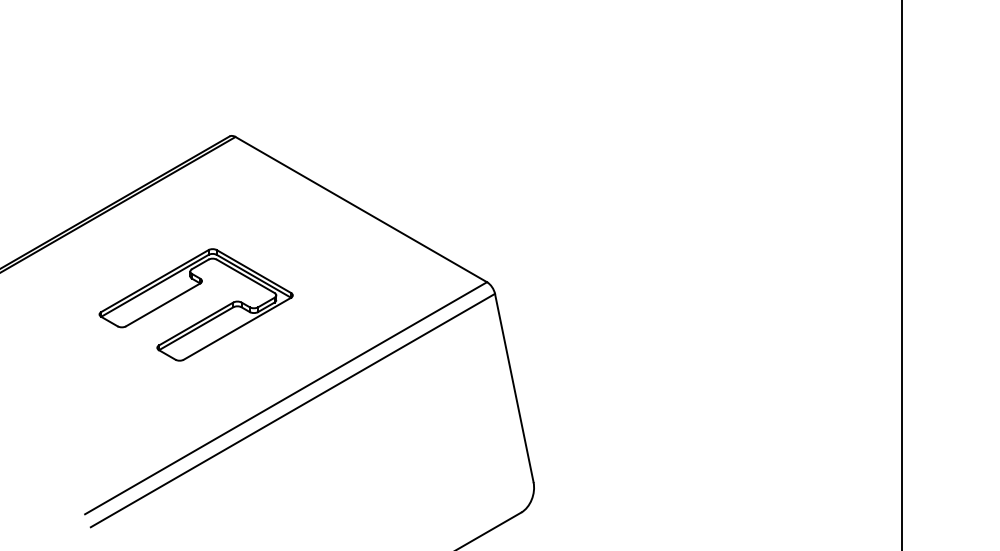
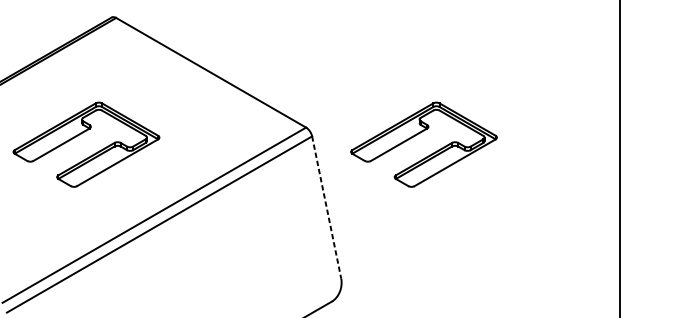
part: (635, 291) -> (418, 134), added
line: (514, 388) -> (326, 207), solid -> dashed

